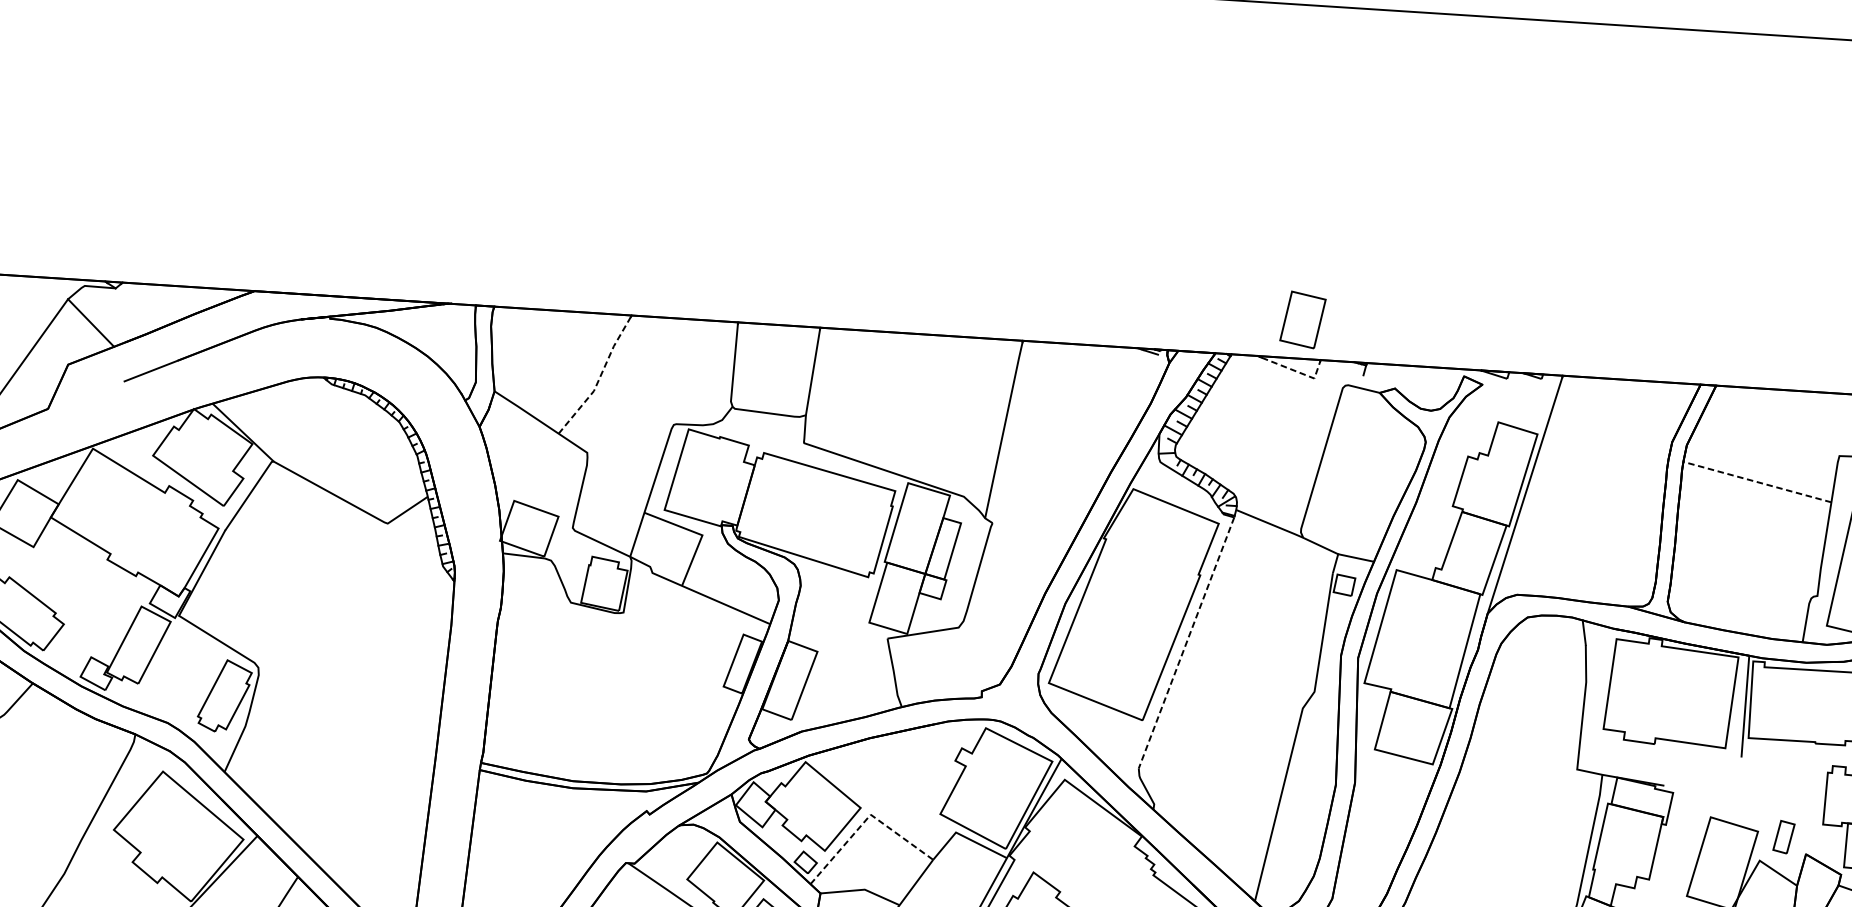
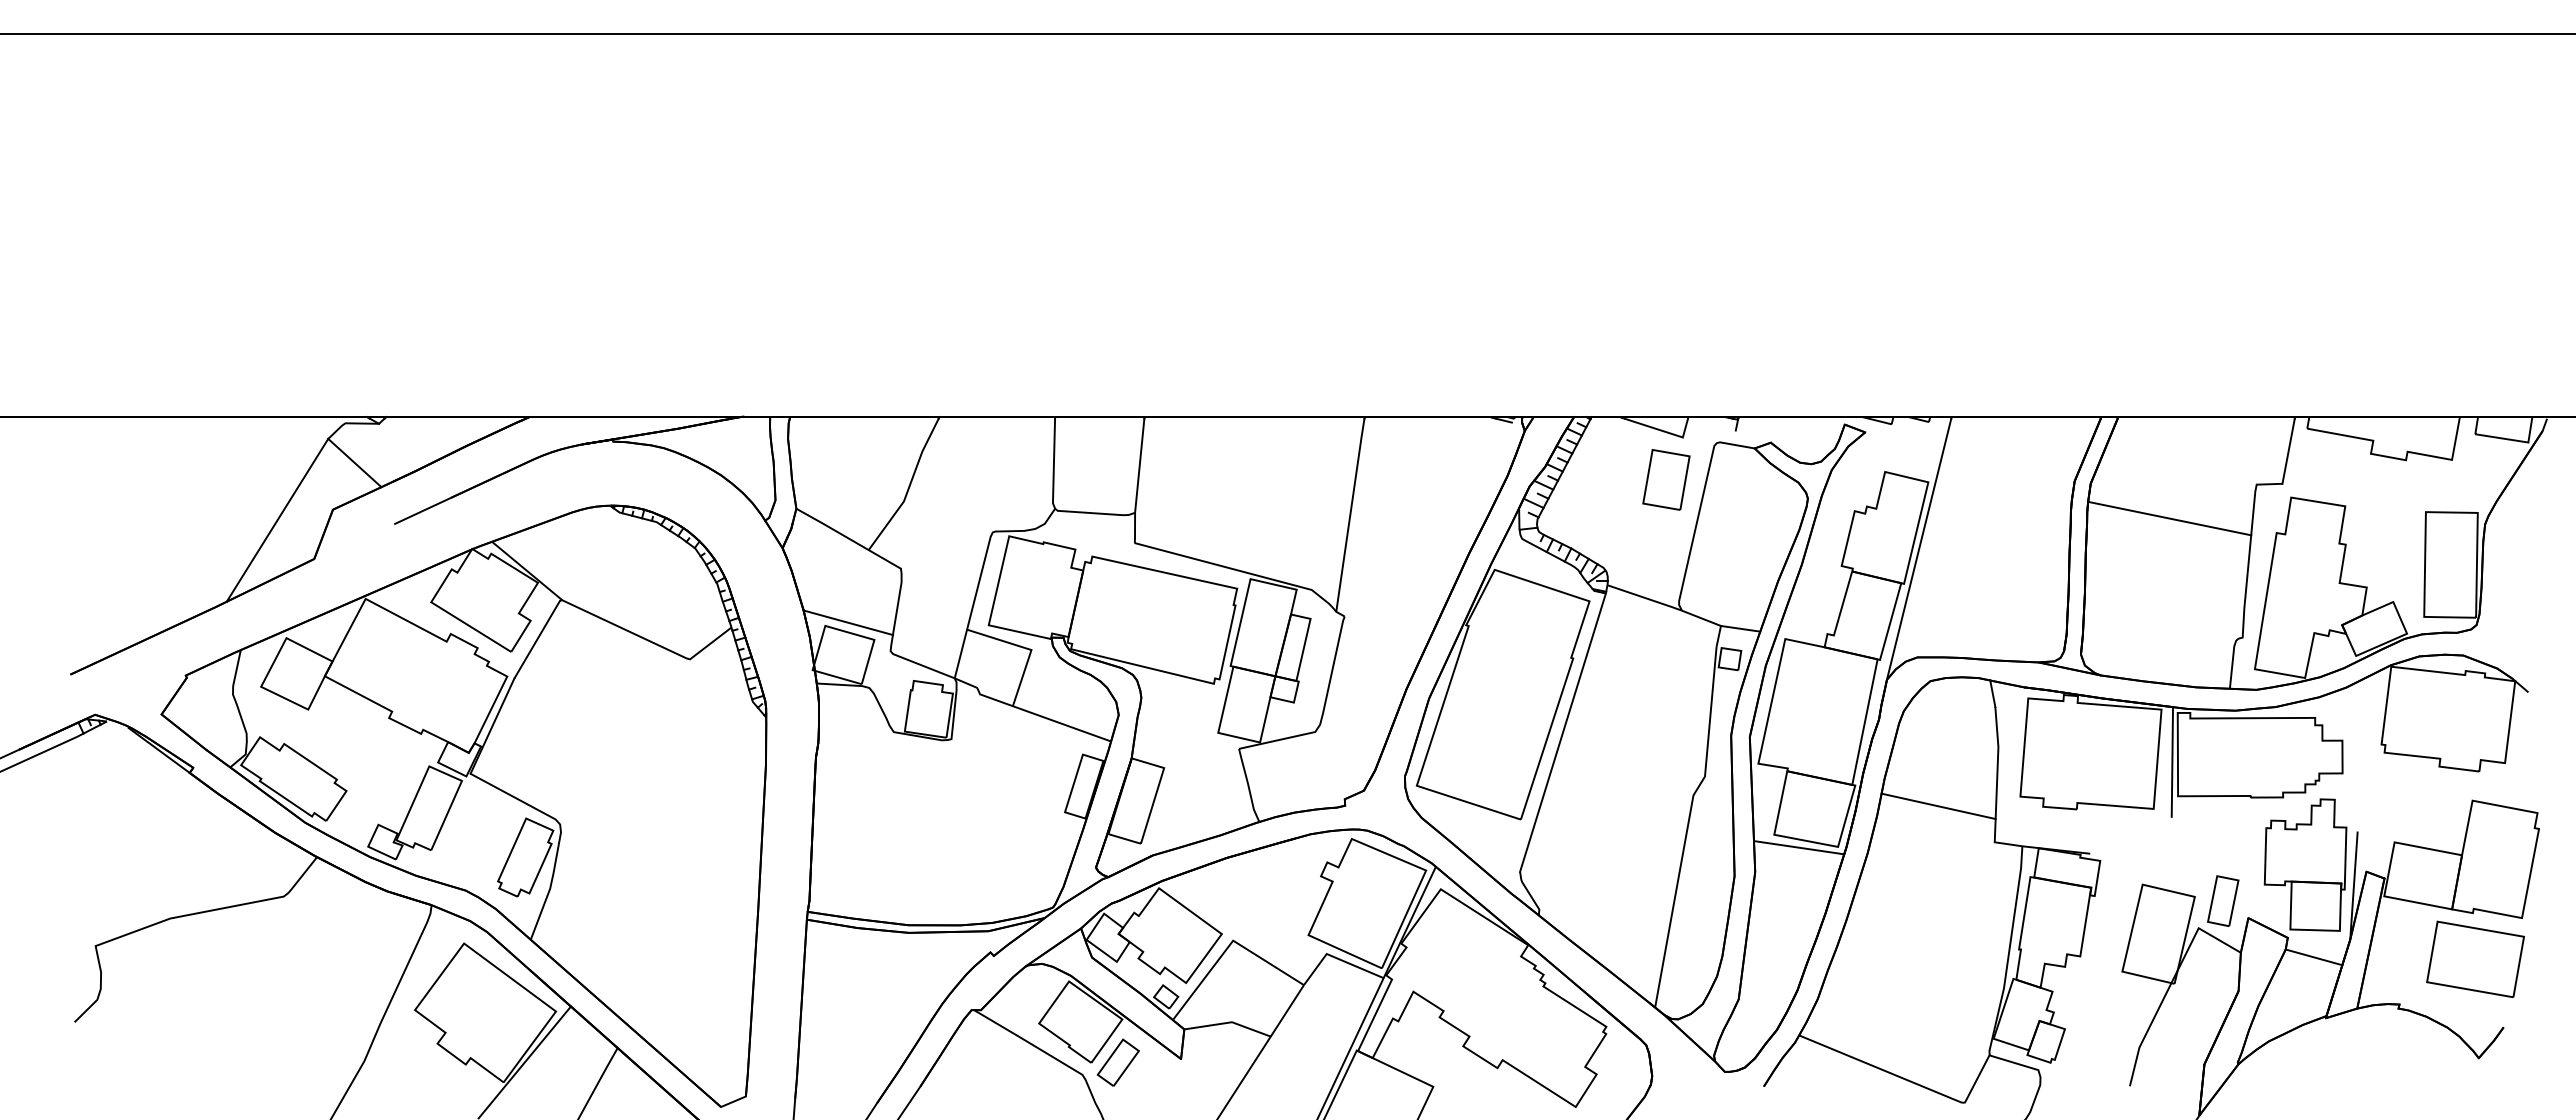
part: (1303, 319) -> (1666, 479), moved
line: (1297, 371) -> (1664, 431), dashed -> solid
line: (599, 378) -> (909, 487), dashed -> solid
line: (1757, 482) -> (2169, 518), dashed -> solid
line: (534, 499) -> (847, 622), added
line: (1187, 642) -> (1563, 732), dashed -> solid
line: (1527, 733) -> (1938, 806), added
line: (1396, 762) -> (1798, 847), added
line: (866, 819) -> (1228, 946), dashed -> solid
part: (1784, 836) -> (2223, 900), size x1.43

